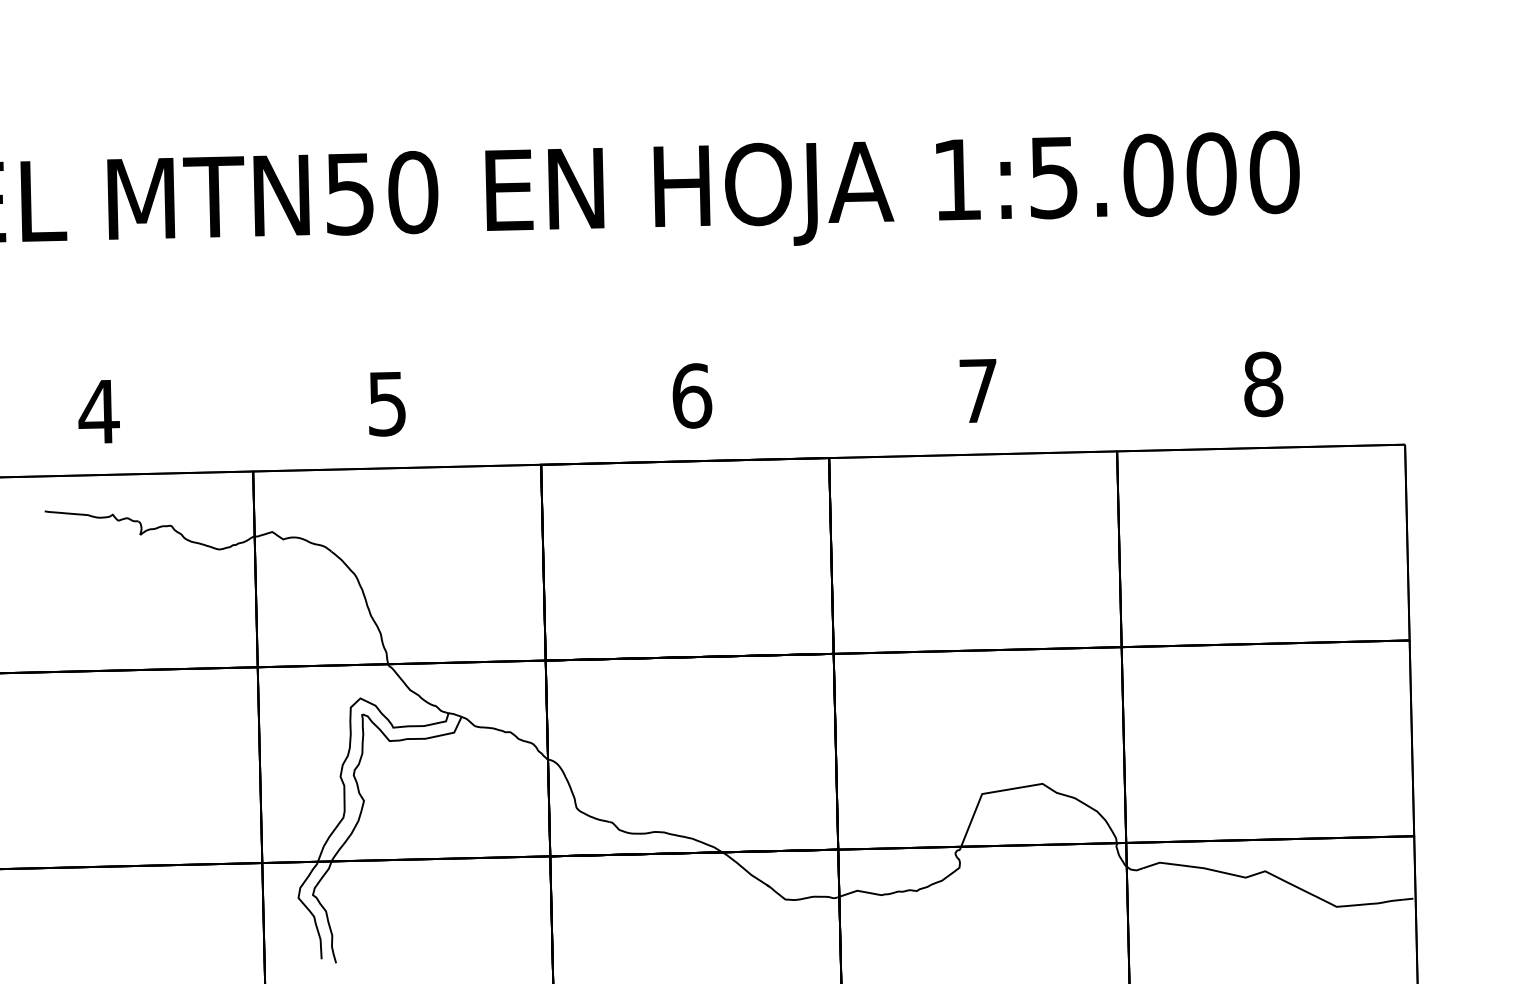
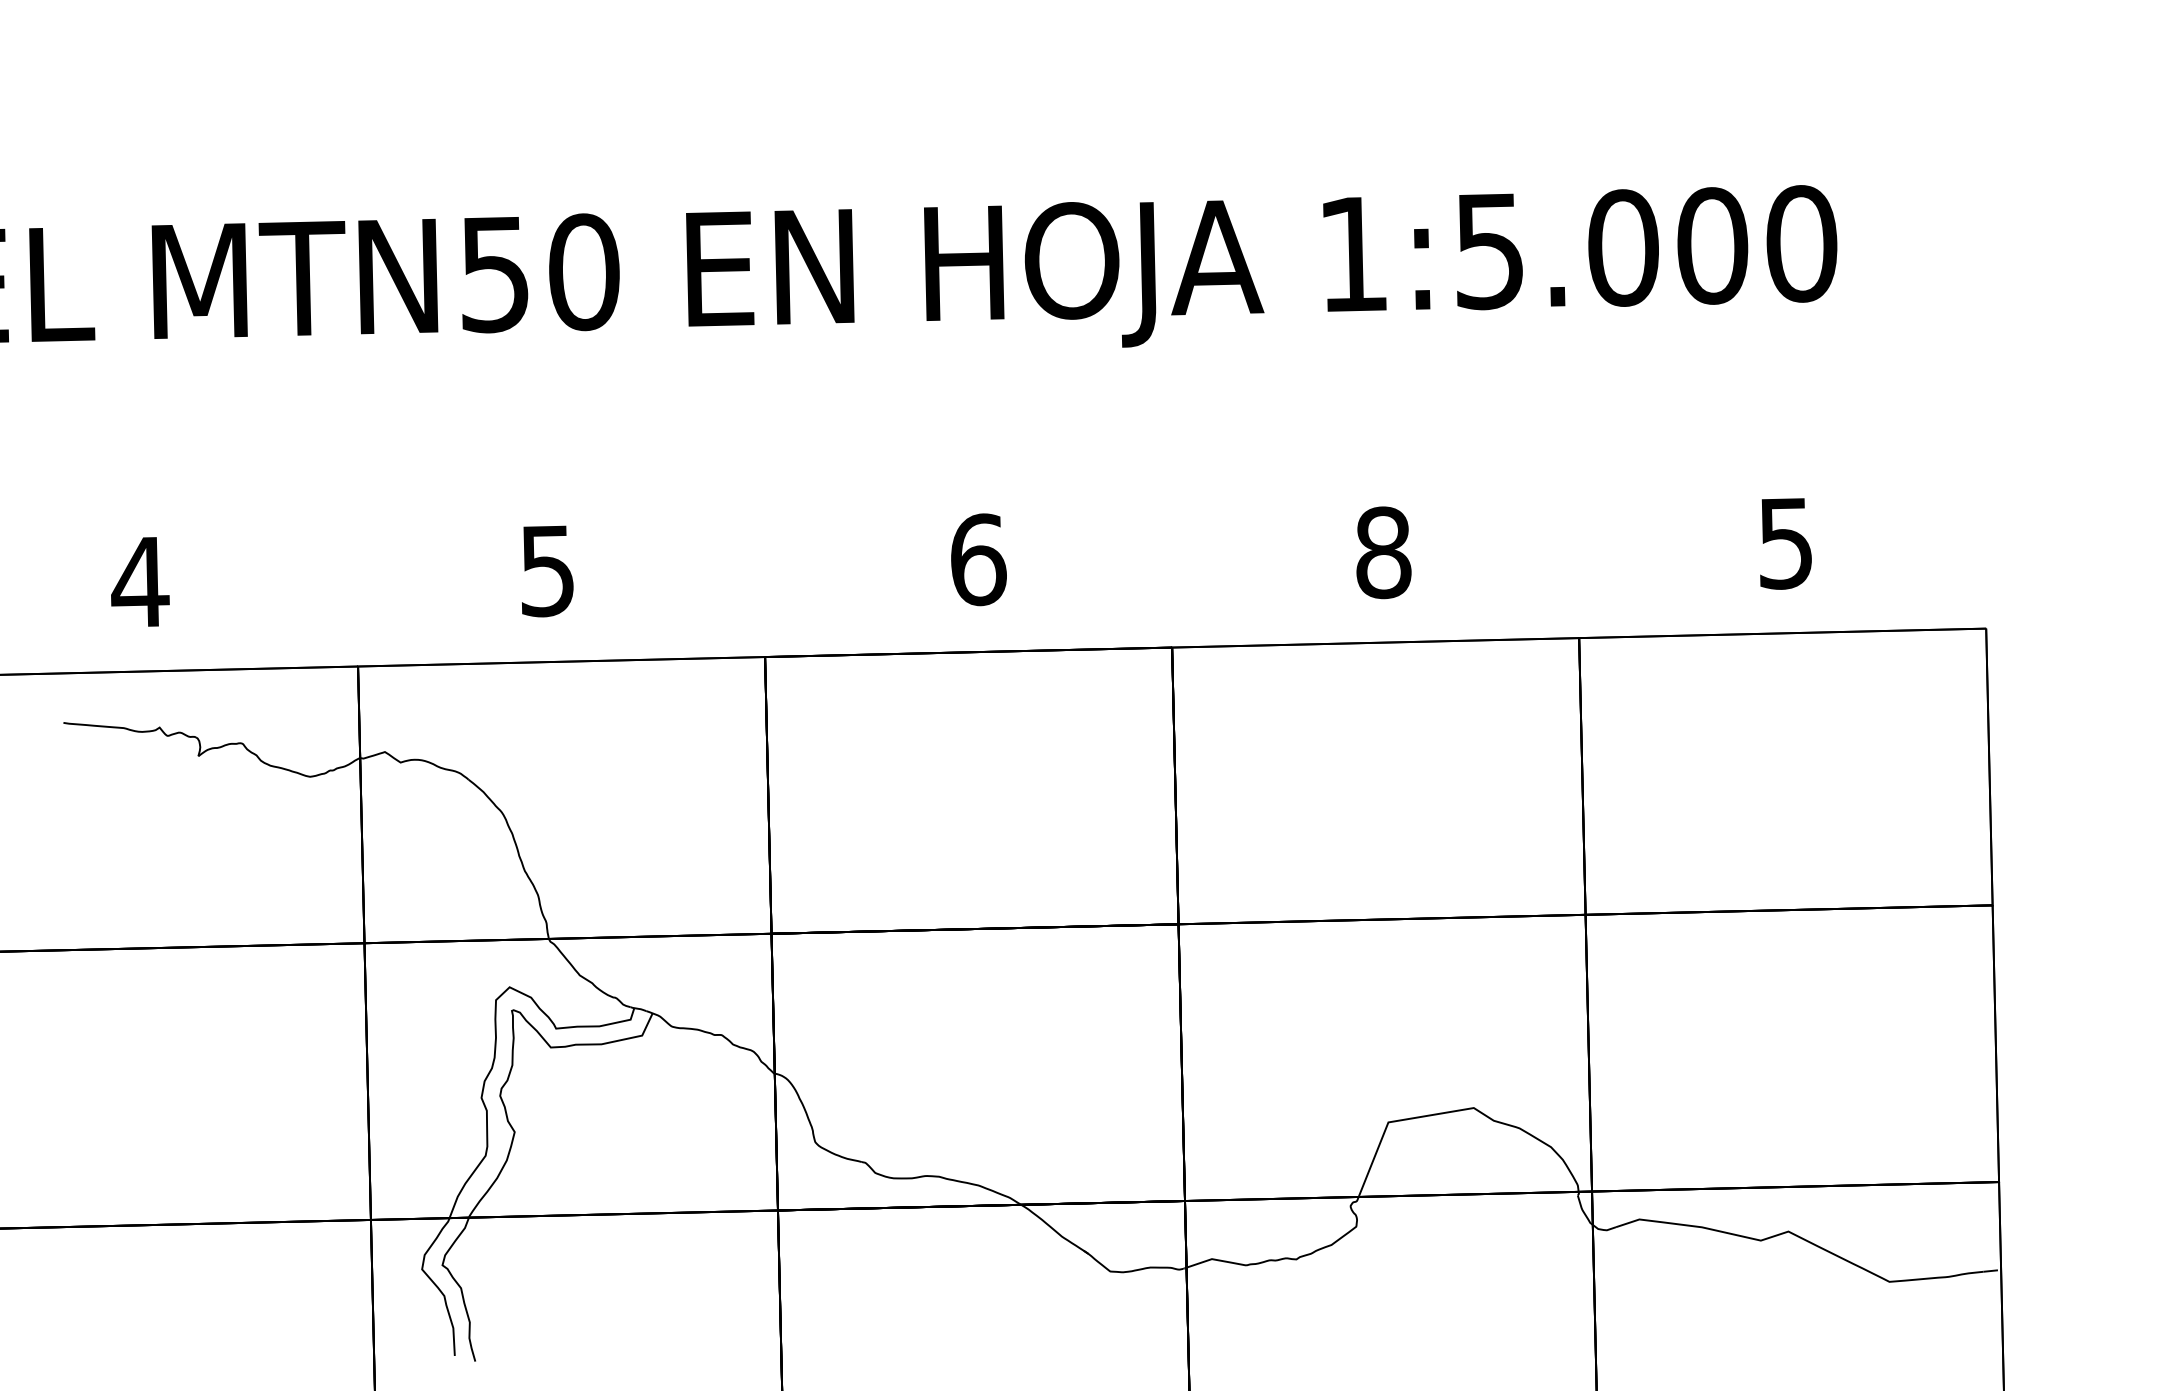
text: (1263, 384) -> (1786, 543), 8 -> 5
text: (978, 390) -> (1383, 552), 7 -> 8

